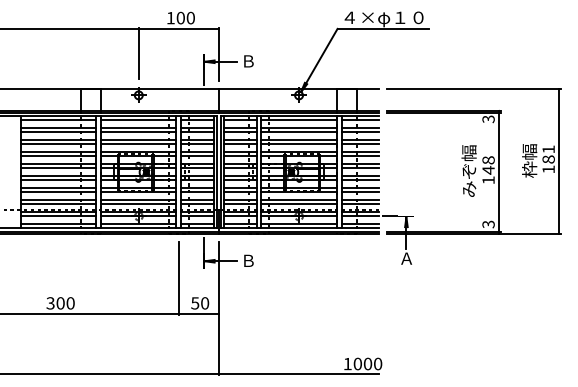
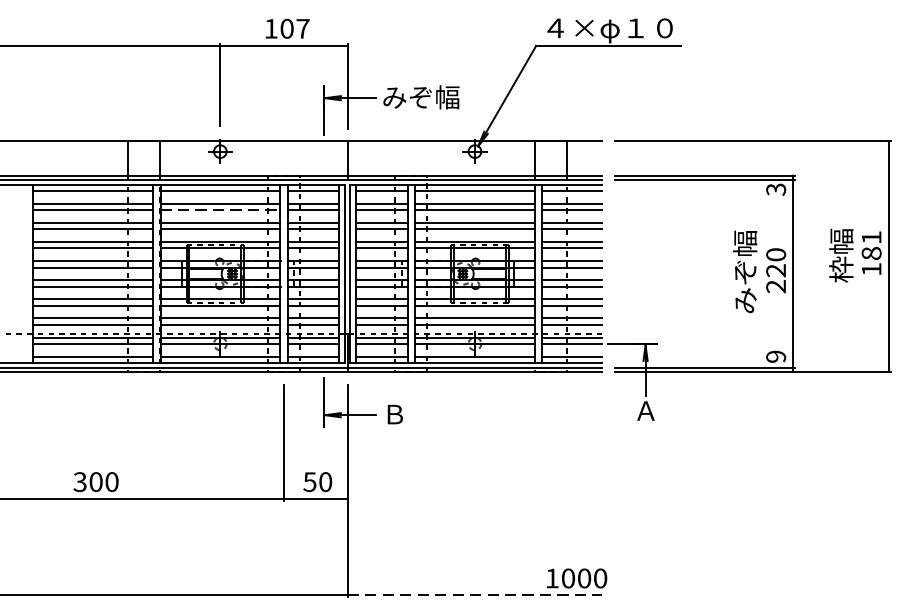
text: (190, 17) -> (302, 27), 100 -> 107
text: (265, 60) -> (421, 96), Ｂ -> みぞ幅
line: (138, 132) -> (219, 210), solid -> dashed
text: (488, 170) -> (776, 270), 148 -> 220
text: (488, 224) -> (776, 356), 3 -> 9
line: (299, 374) -> (475, 595), solid -> dashed

